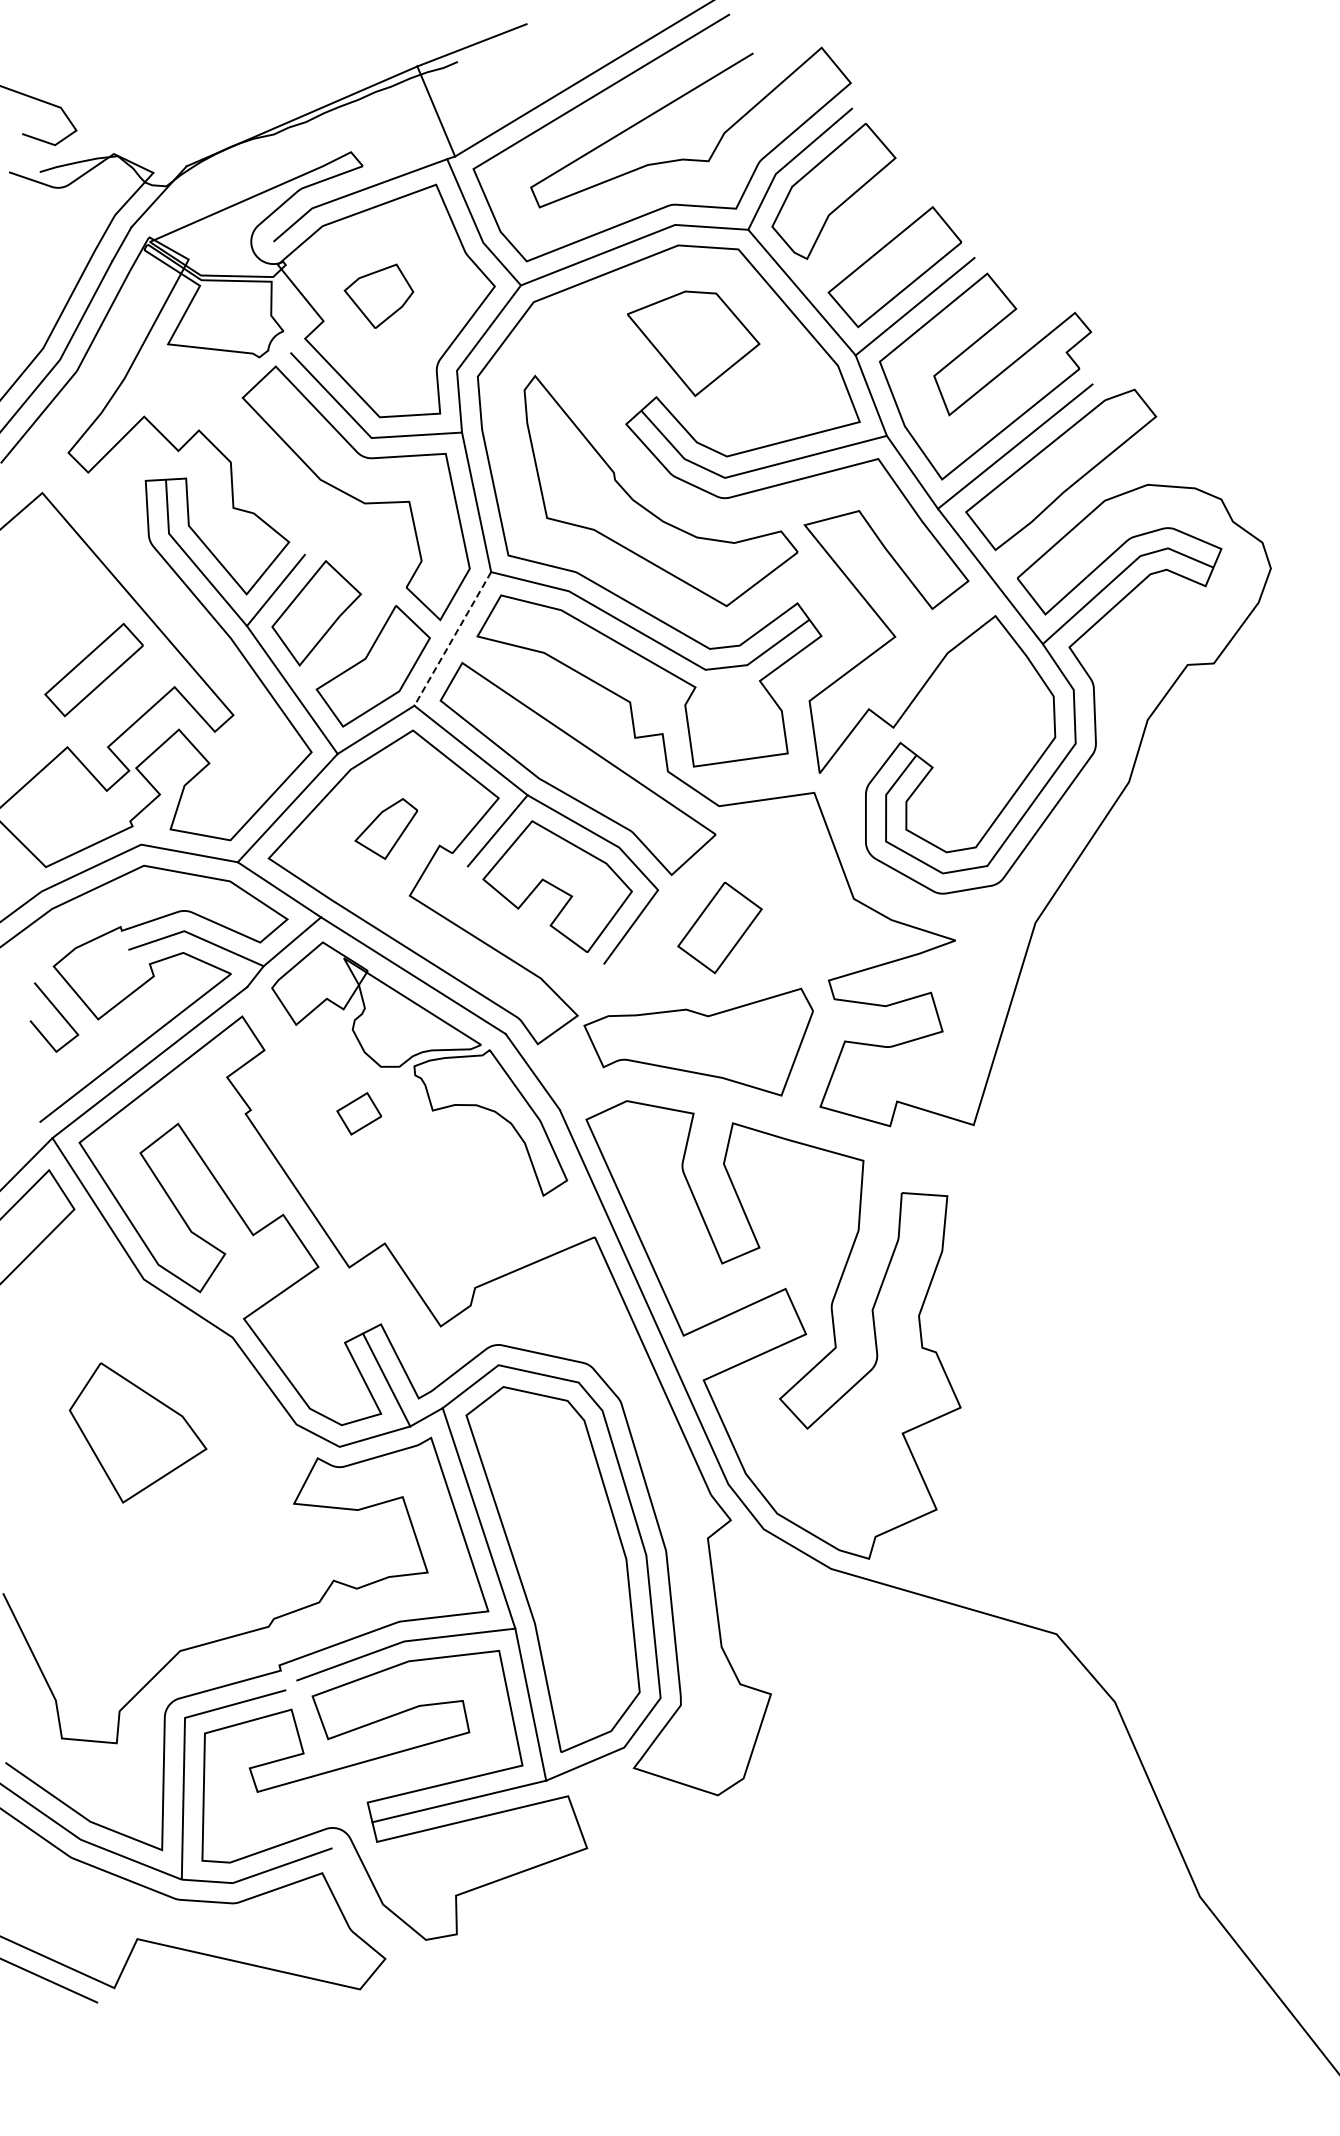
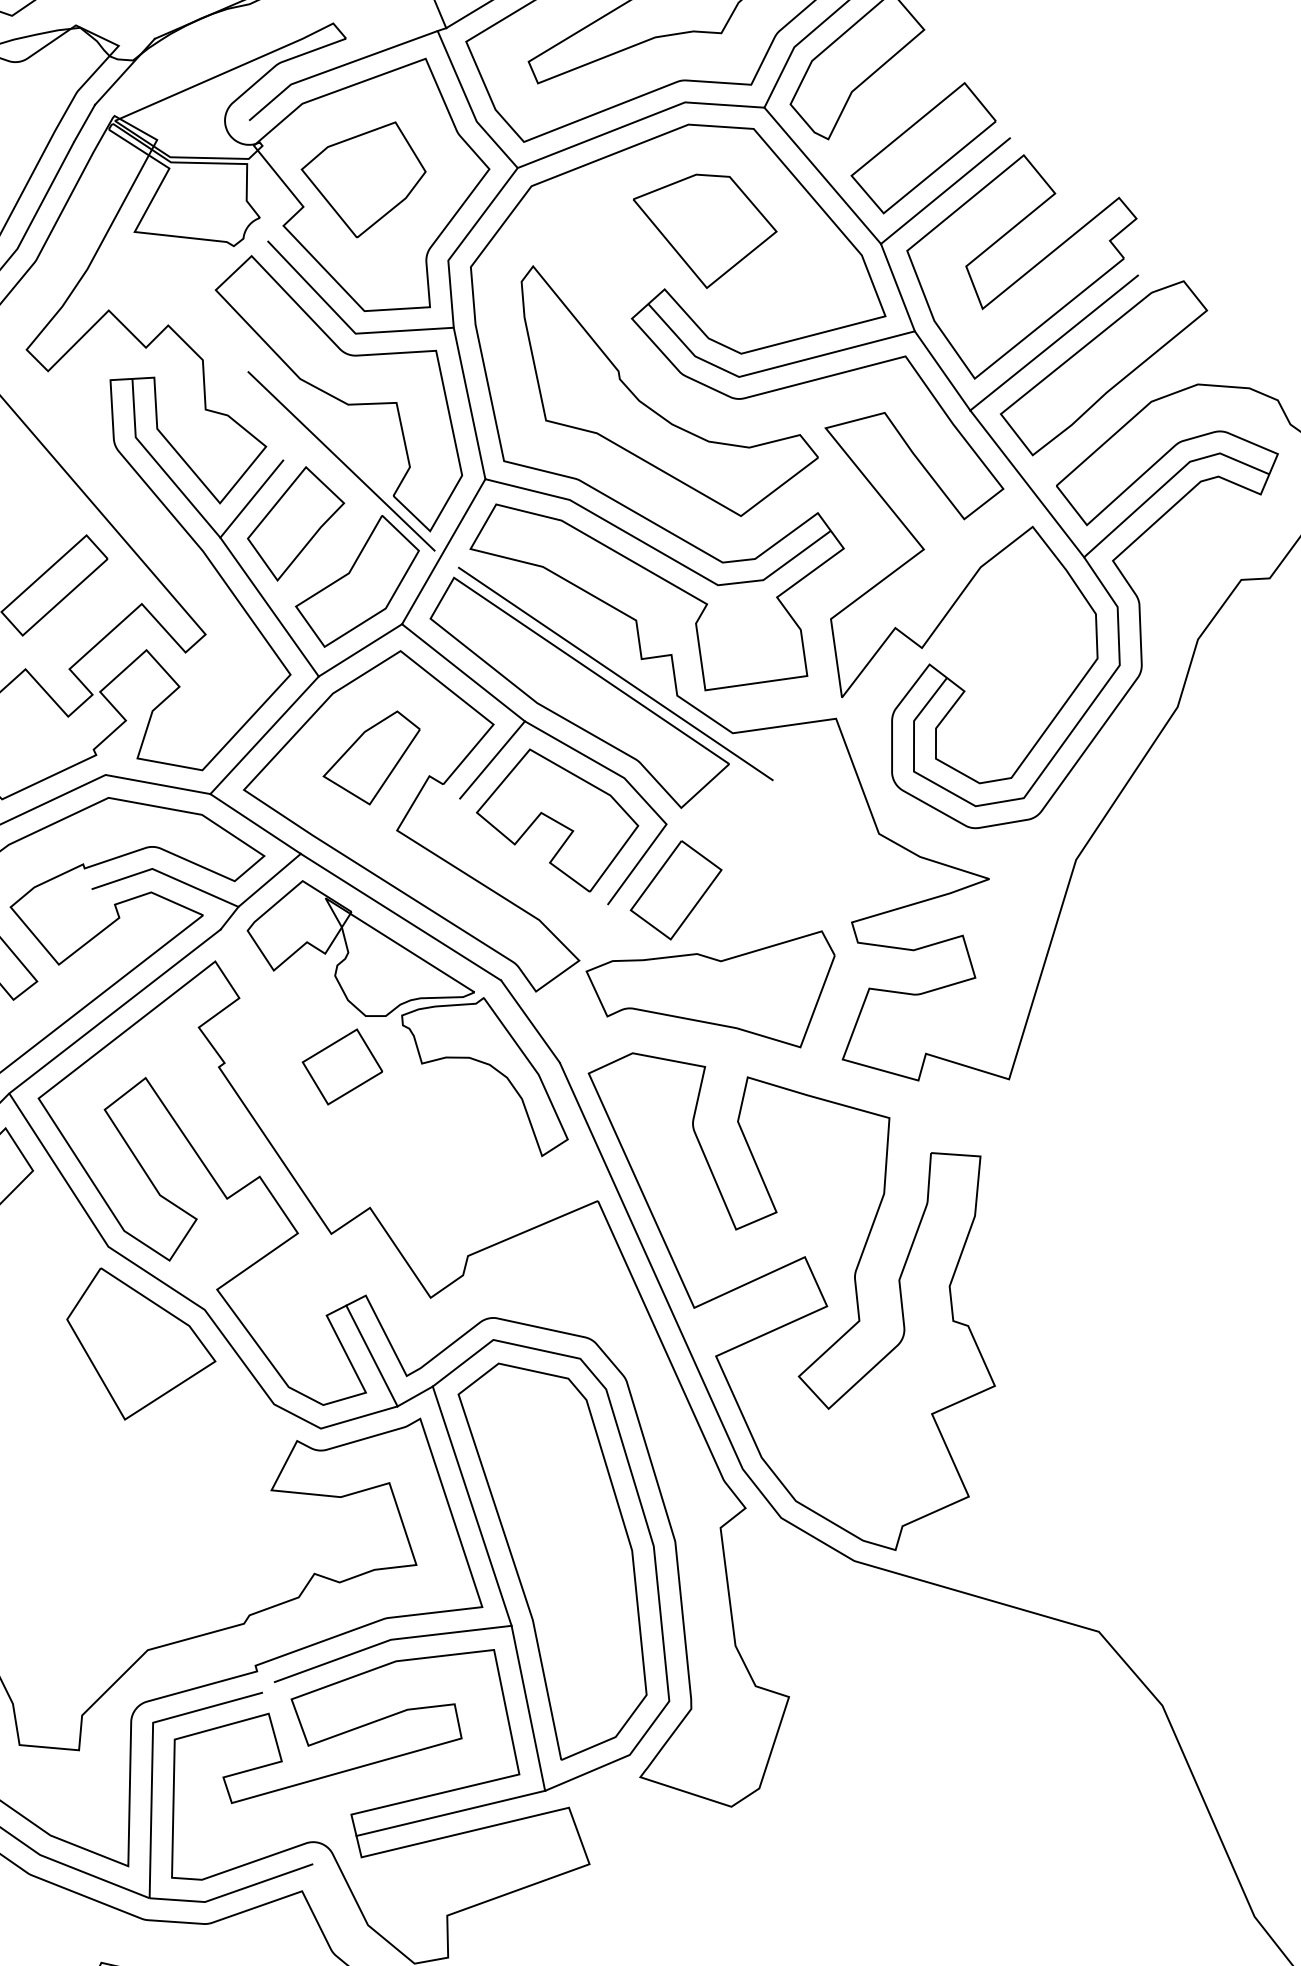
part: (378, 296) -> (363, 180), size x1.67
line: (358, 555) -> (341, 461), added
line: (452, 639) -> (443, 552), dashed -> solid
line: (610, 751) -> (614, 673), added
part: (386, 828) -> (371, 757), size x1.43
part: (719, 927) -> (675, 889), moved
part: (358, 1113) -> (341, 1066), size x1.67
part: (138, 1432) -> (141, 1343), moved

